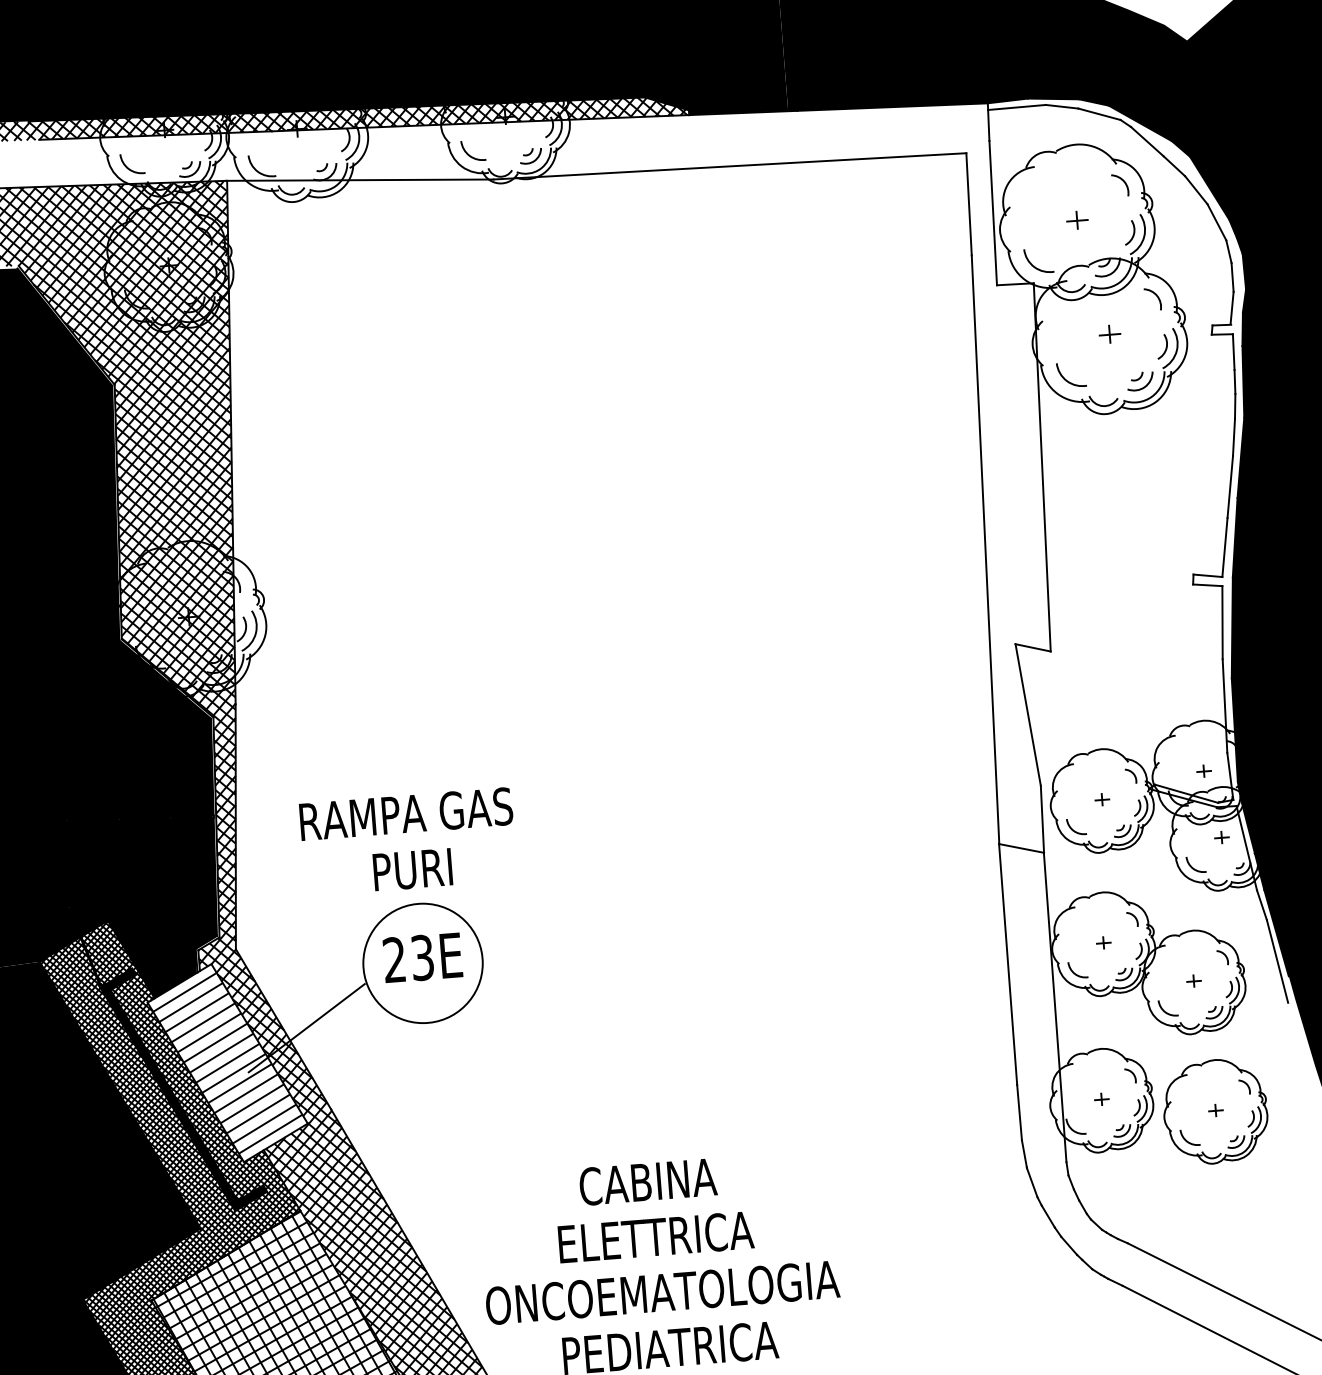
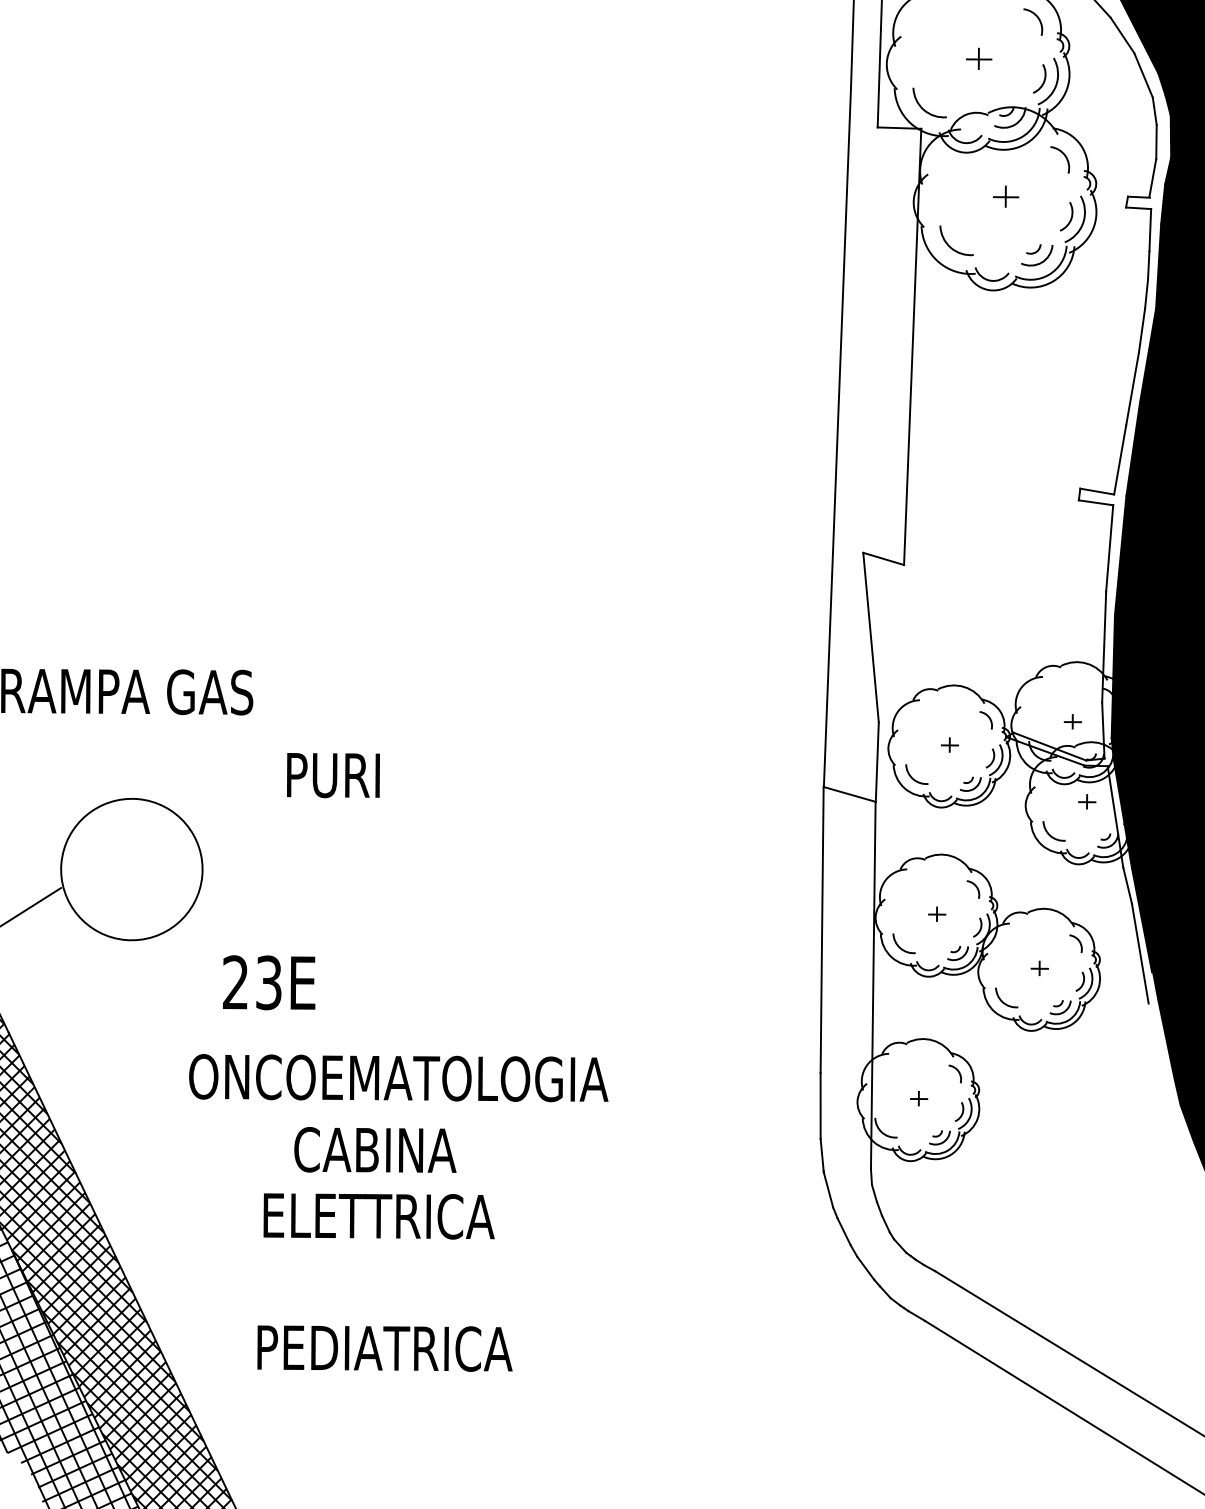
text: (412, 869) -> (333, 775), moved
text: (422, 957) -> (268, 982), moved
part: (1215, 1111) -> (1051, 1124), removed
text: (663, 1292) -> (399, 1078), moved

